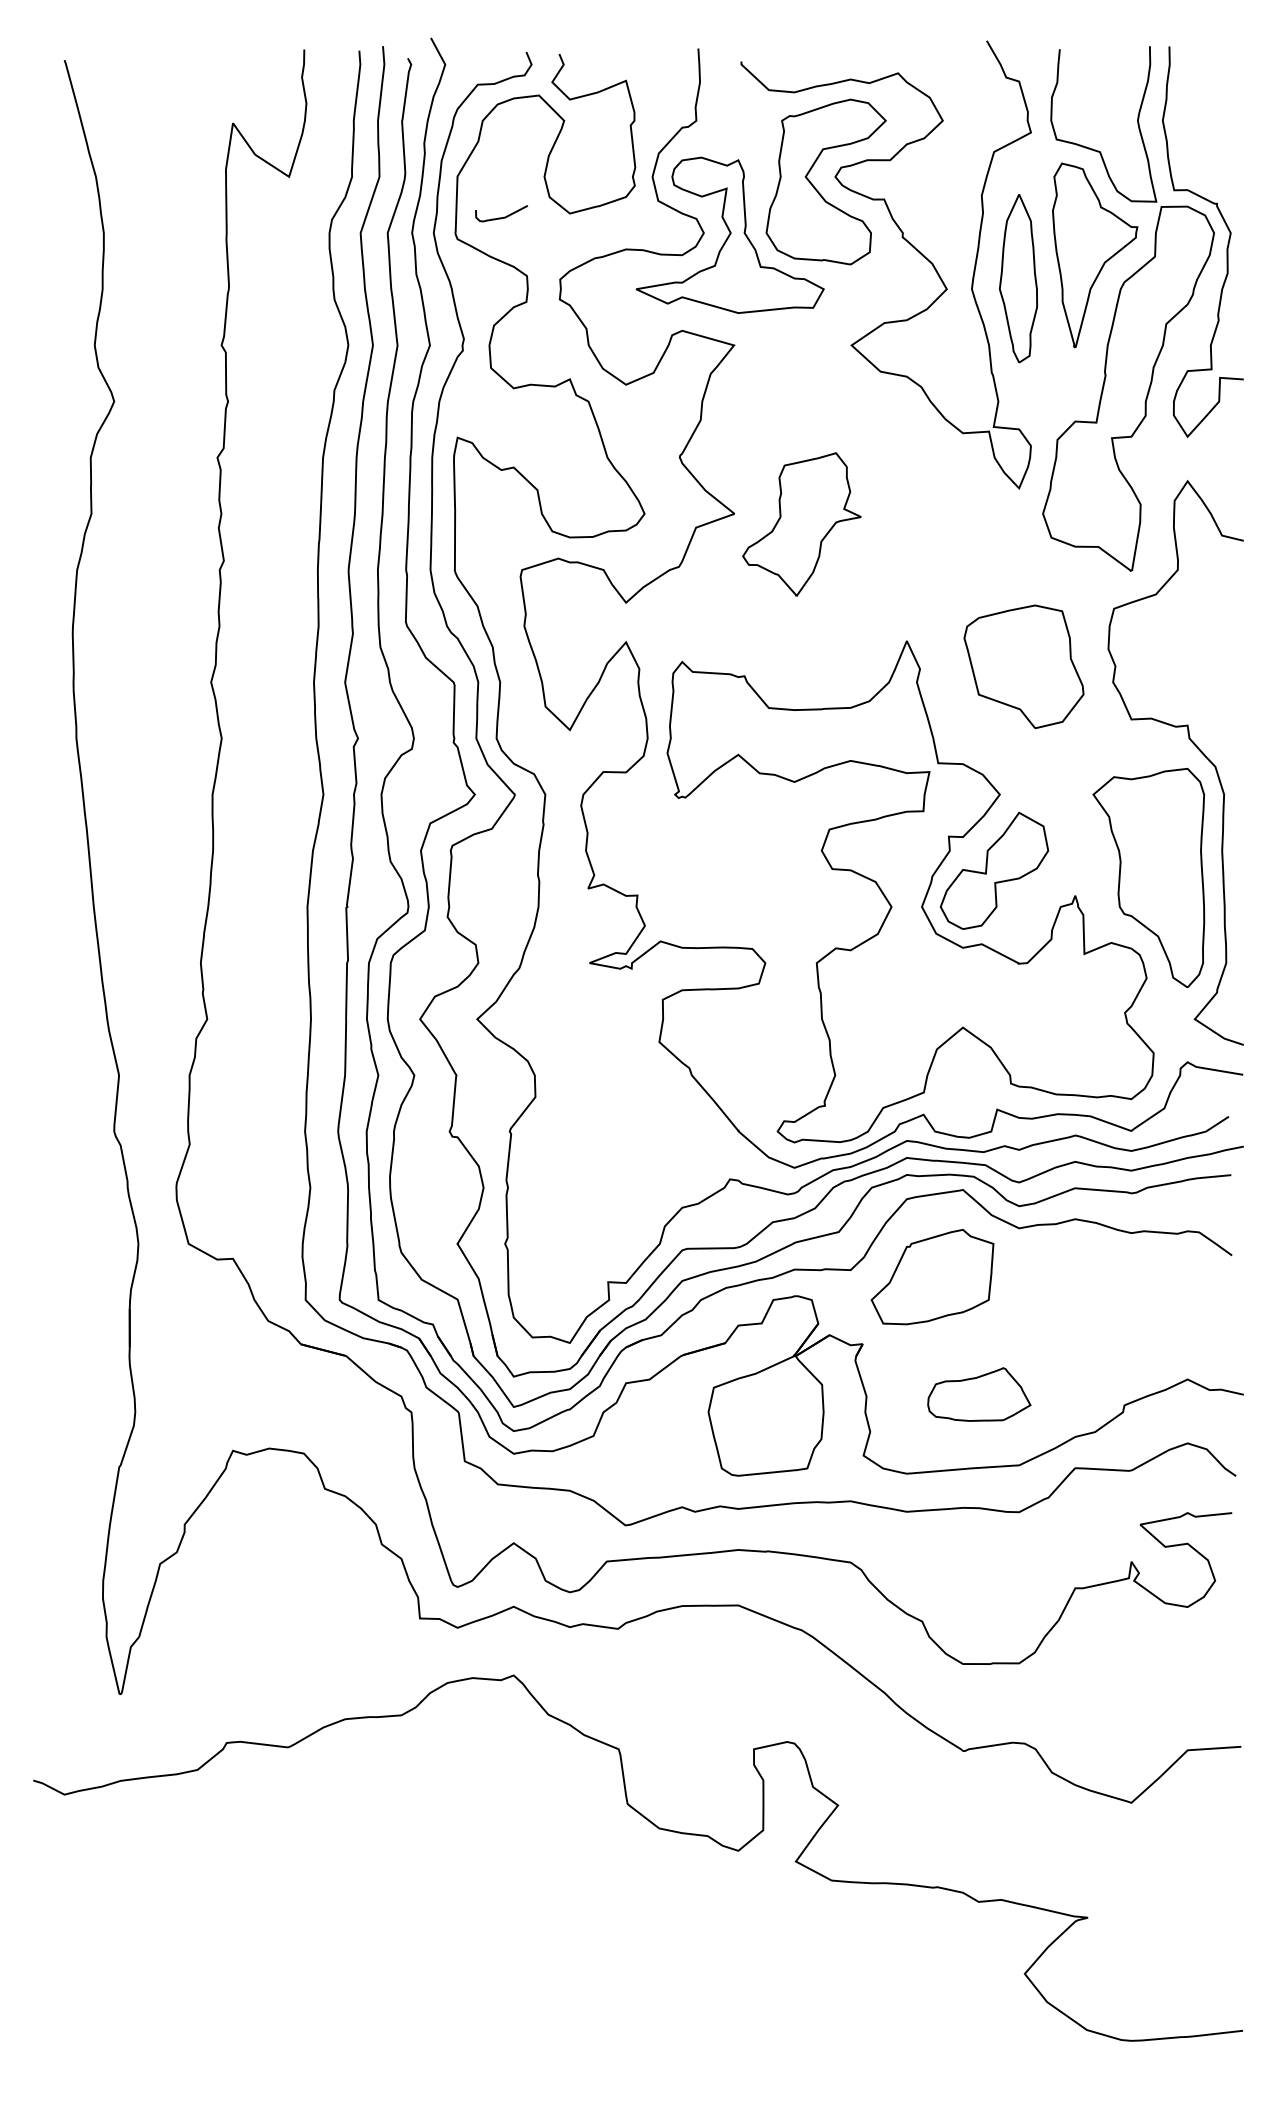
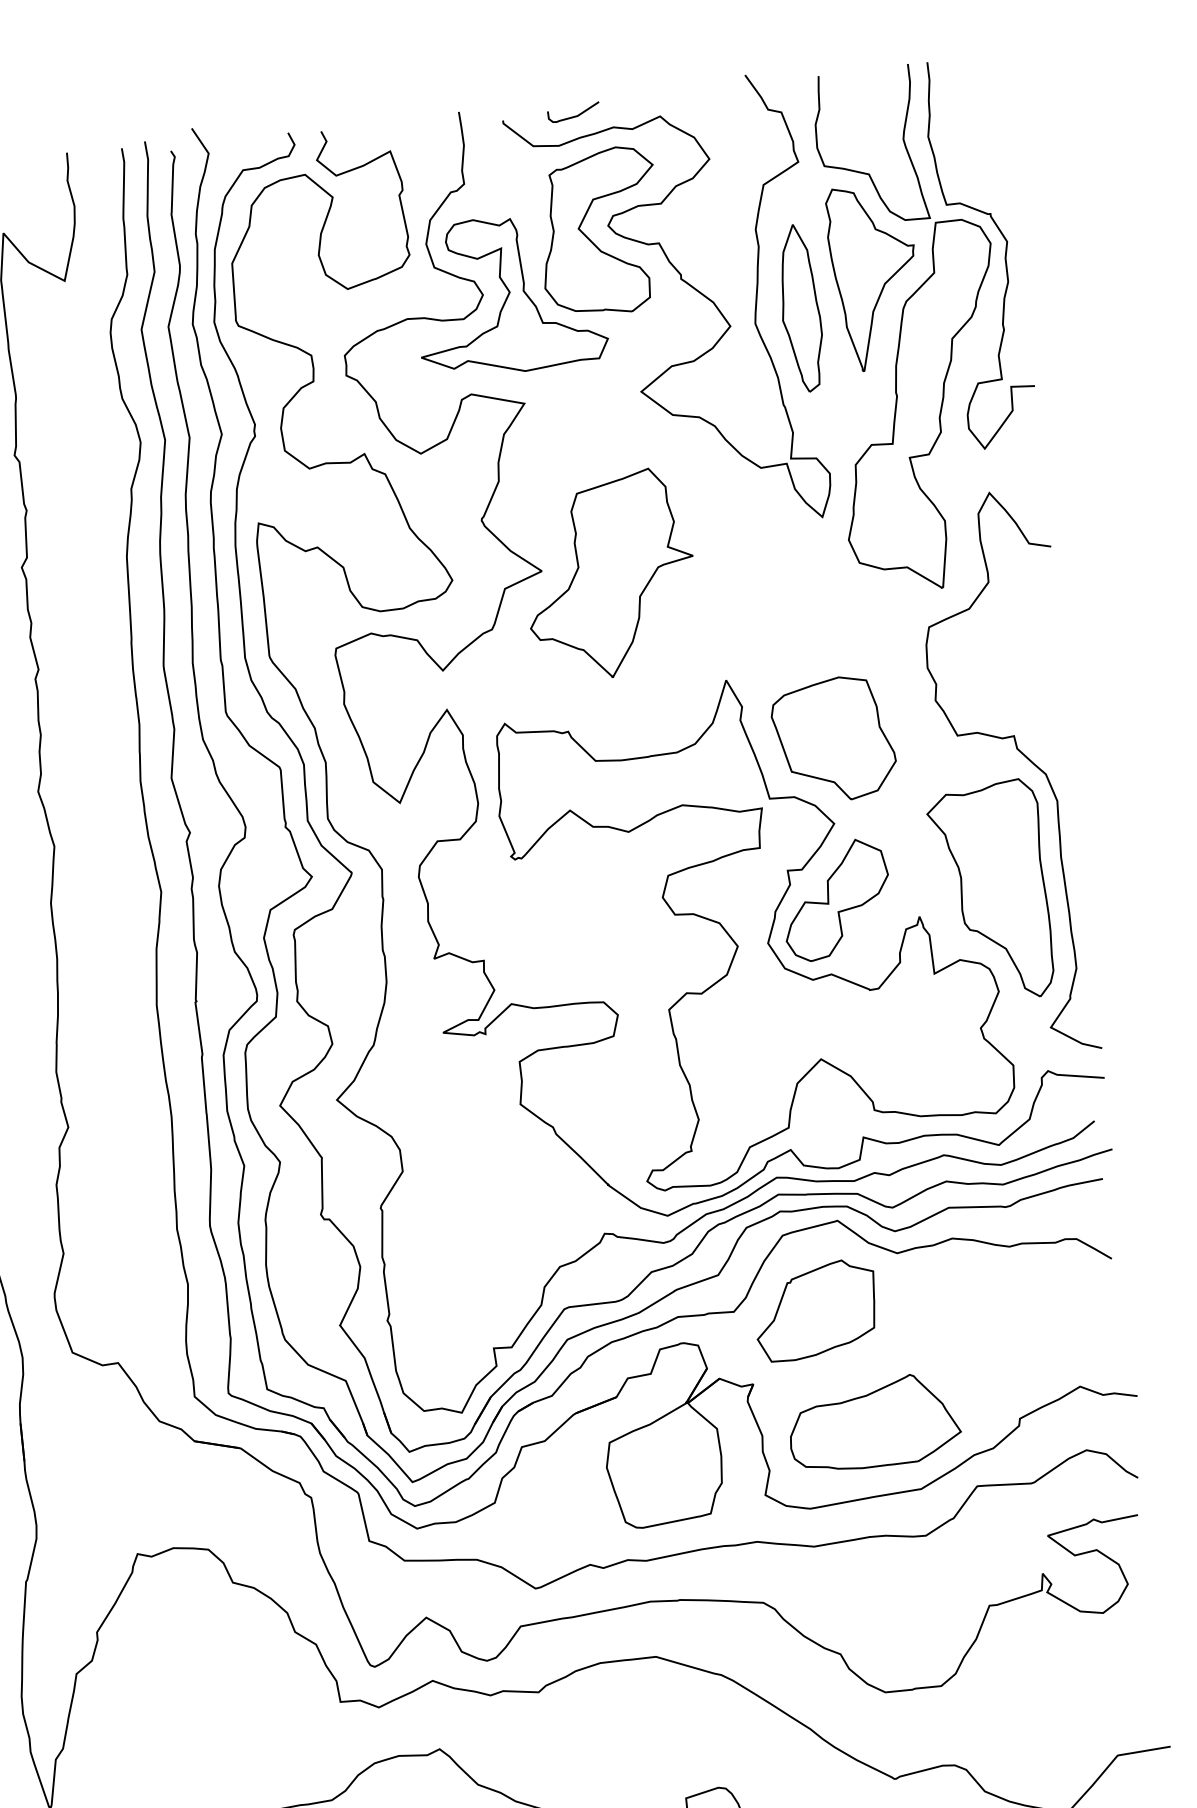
curve: (501, 217) -> (574, 116), moved
part: (801, 524) -> (609, 575), size x1.43
part: (1023, 666) -> (833, 739), moved
part: (979, 1394) -> (874, 1422), size x1.67

